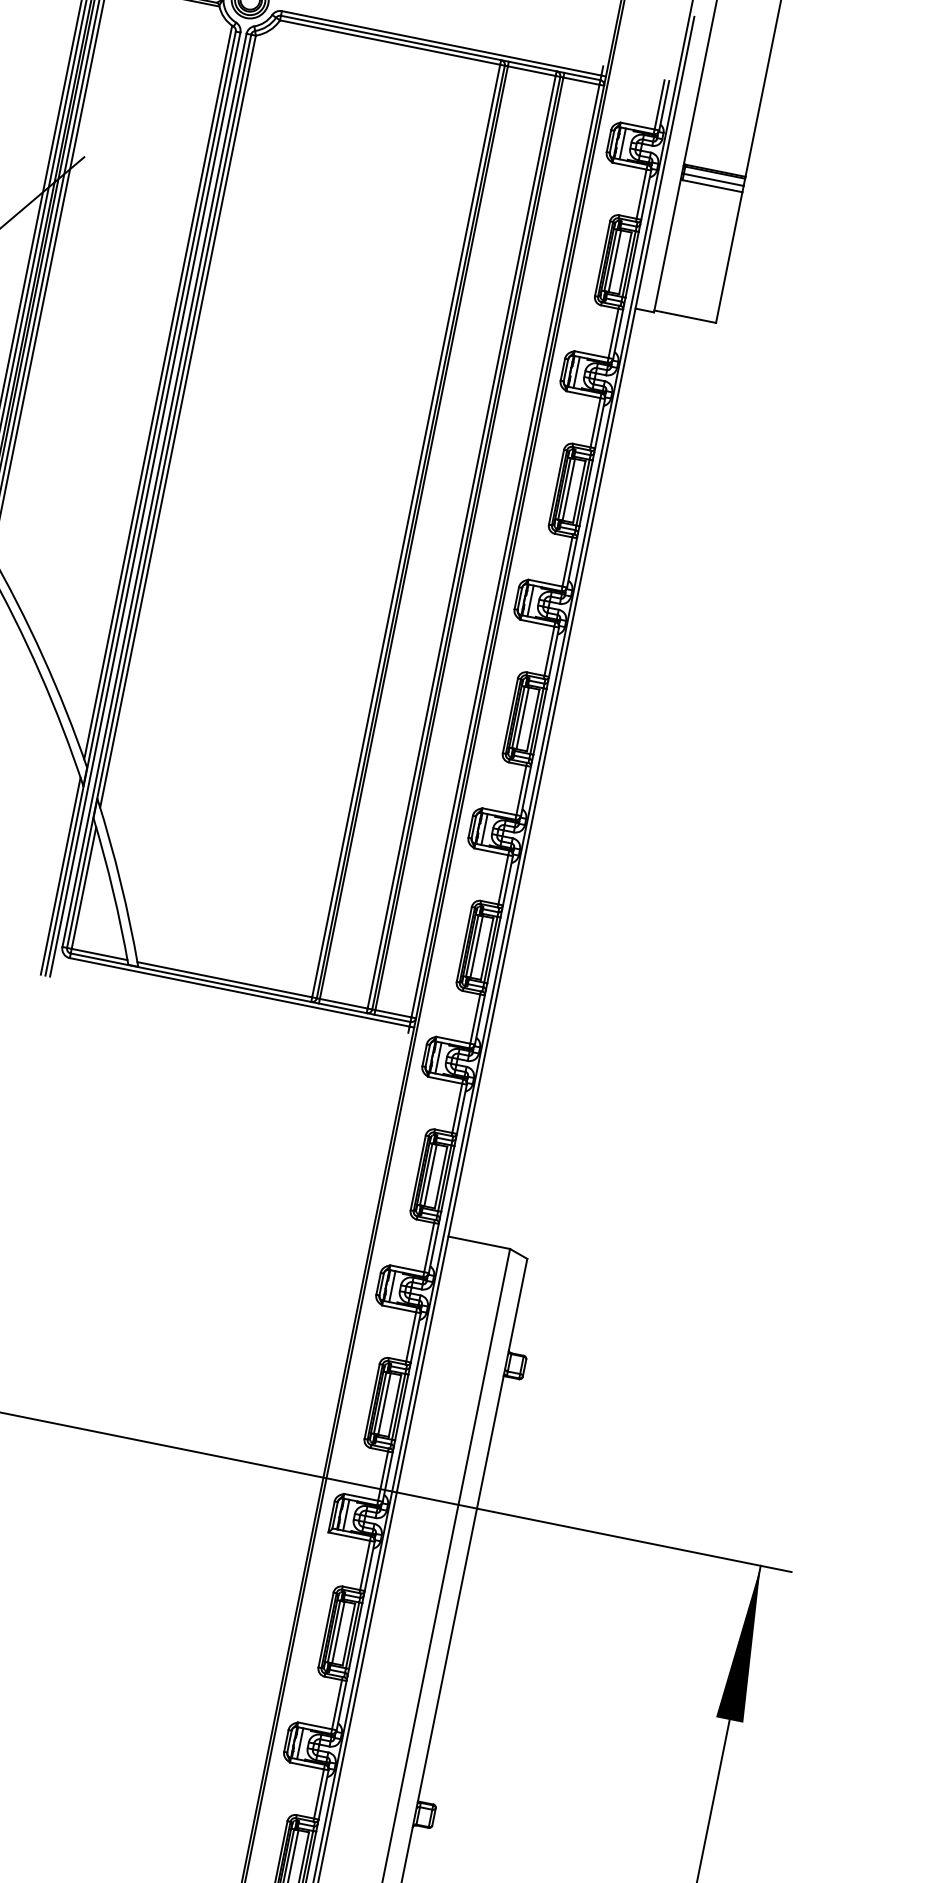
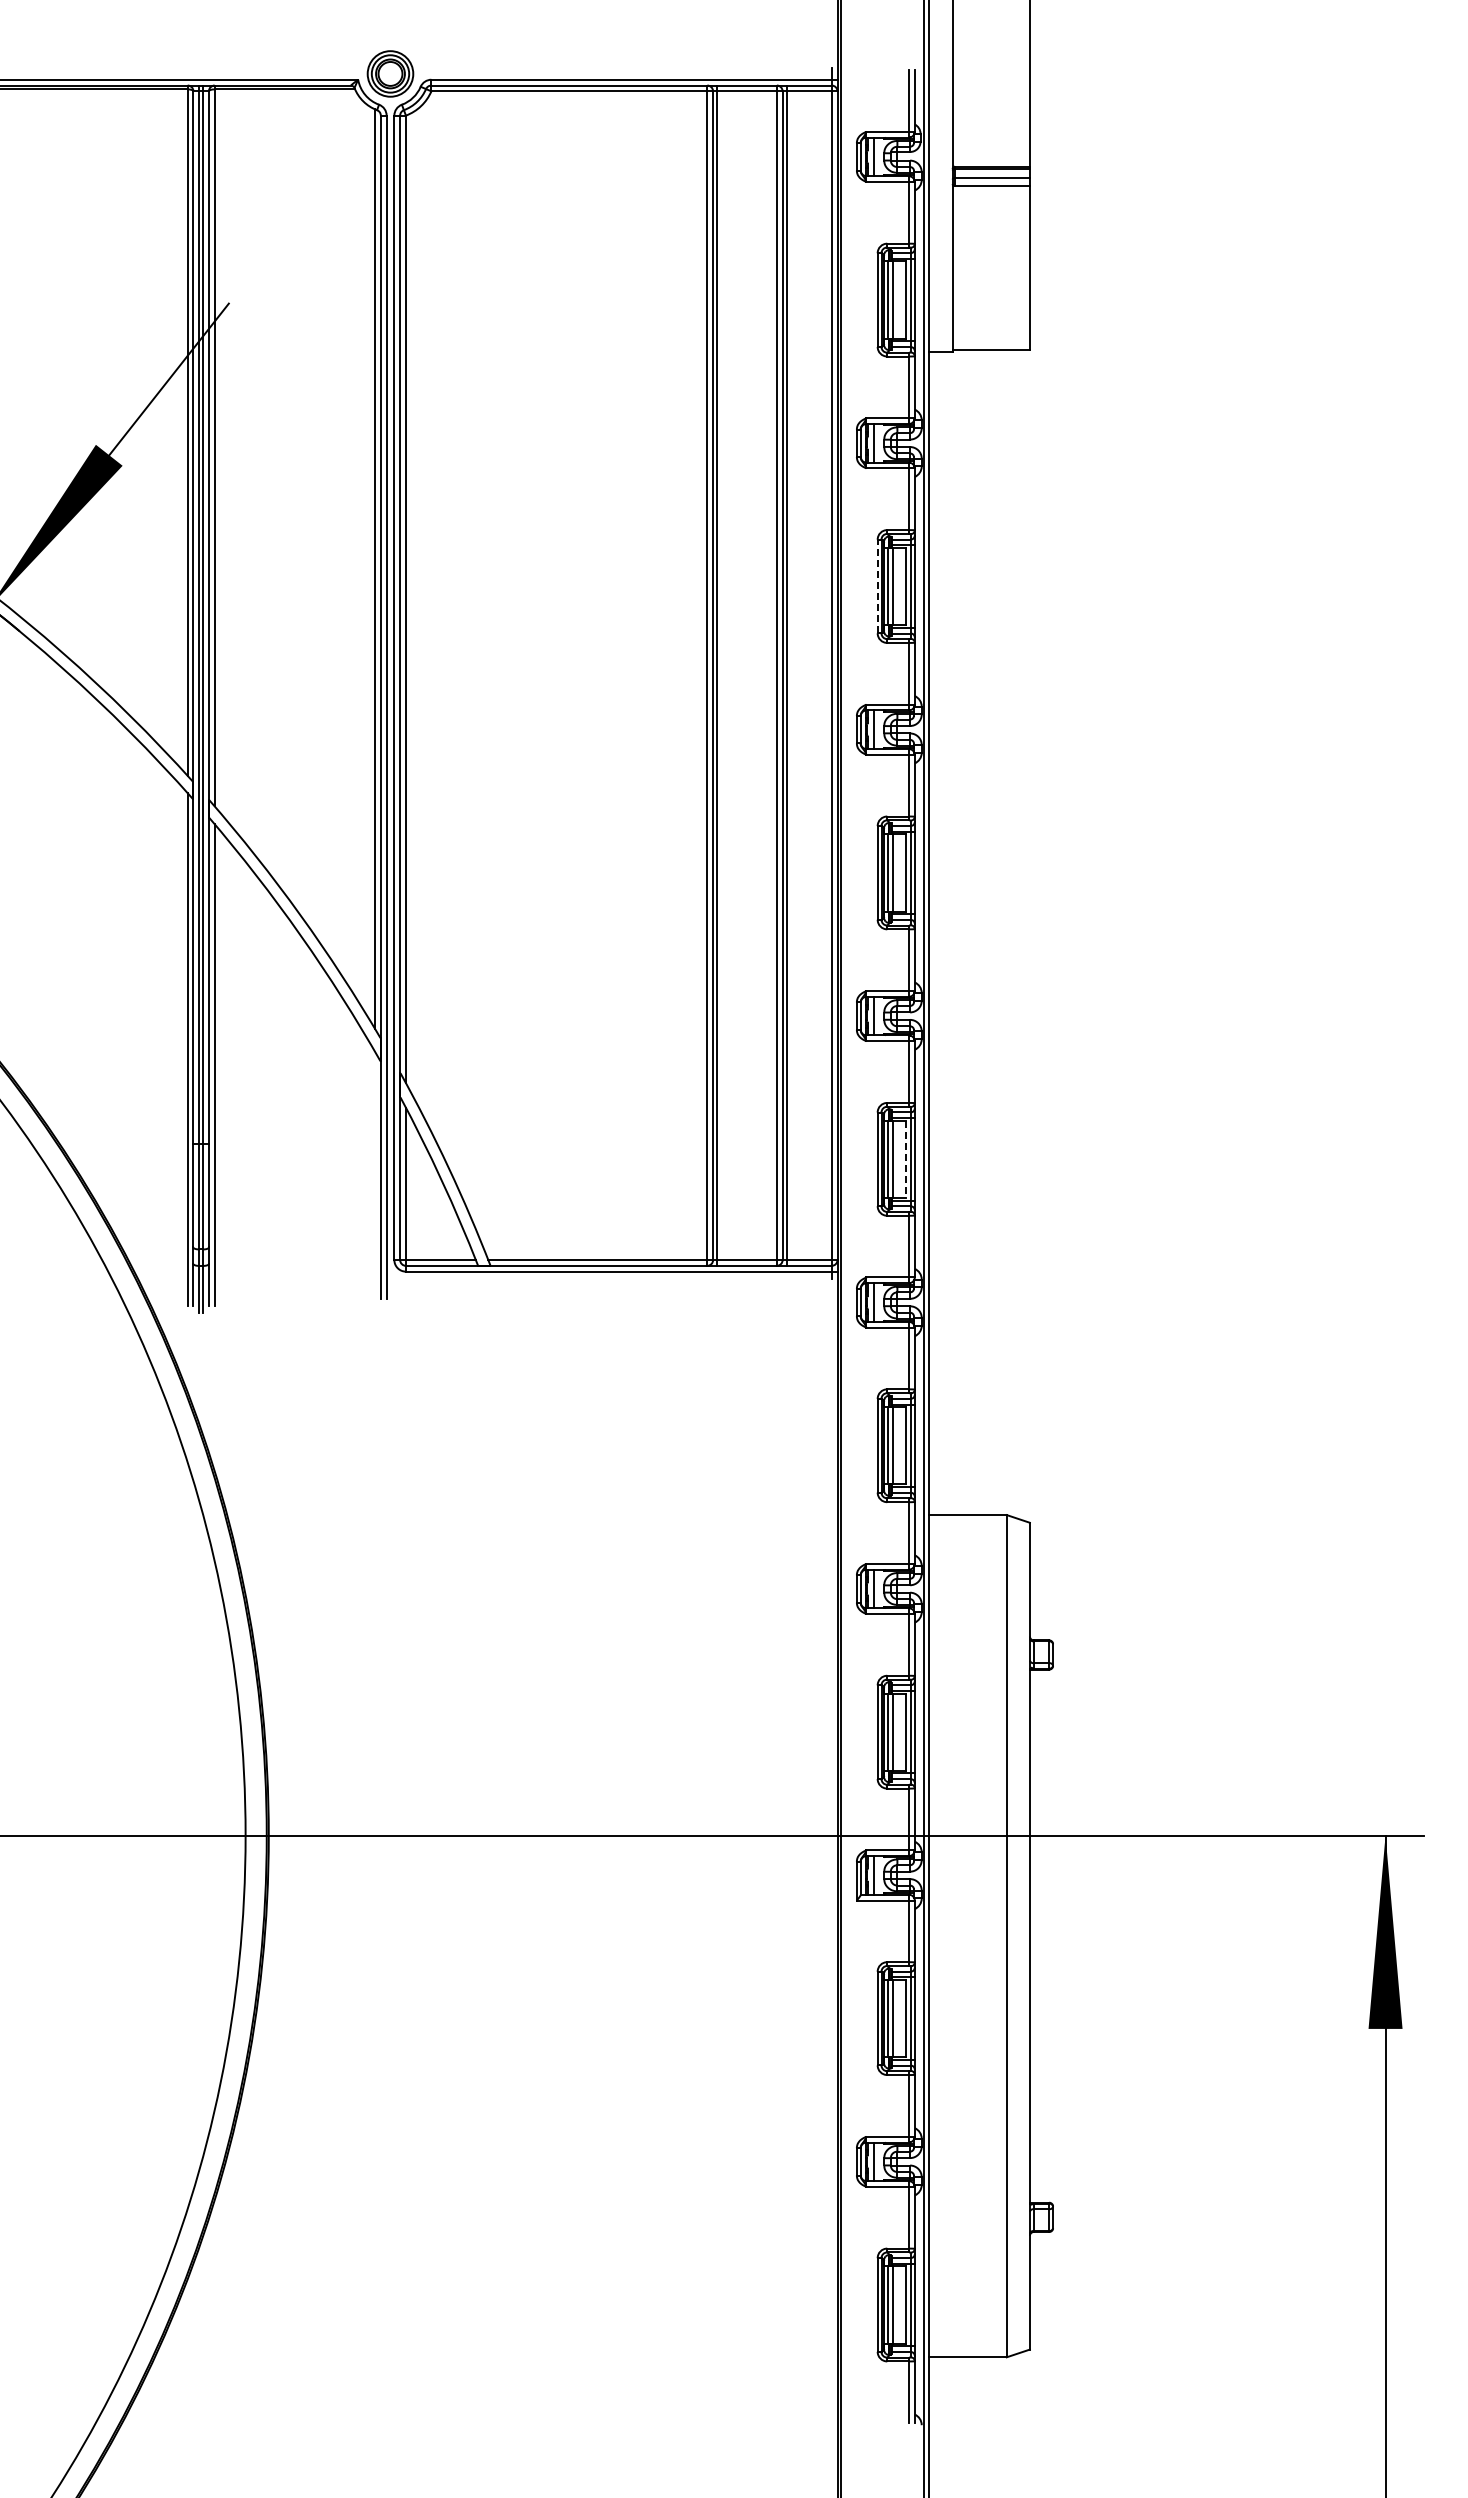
line: (556, 487) -> (877, 586), solid -> dashed
line: (61, 875) -> (375, 1174), removed
line: (487, 949) -> (906, 1159), solid -> dashed

